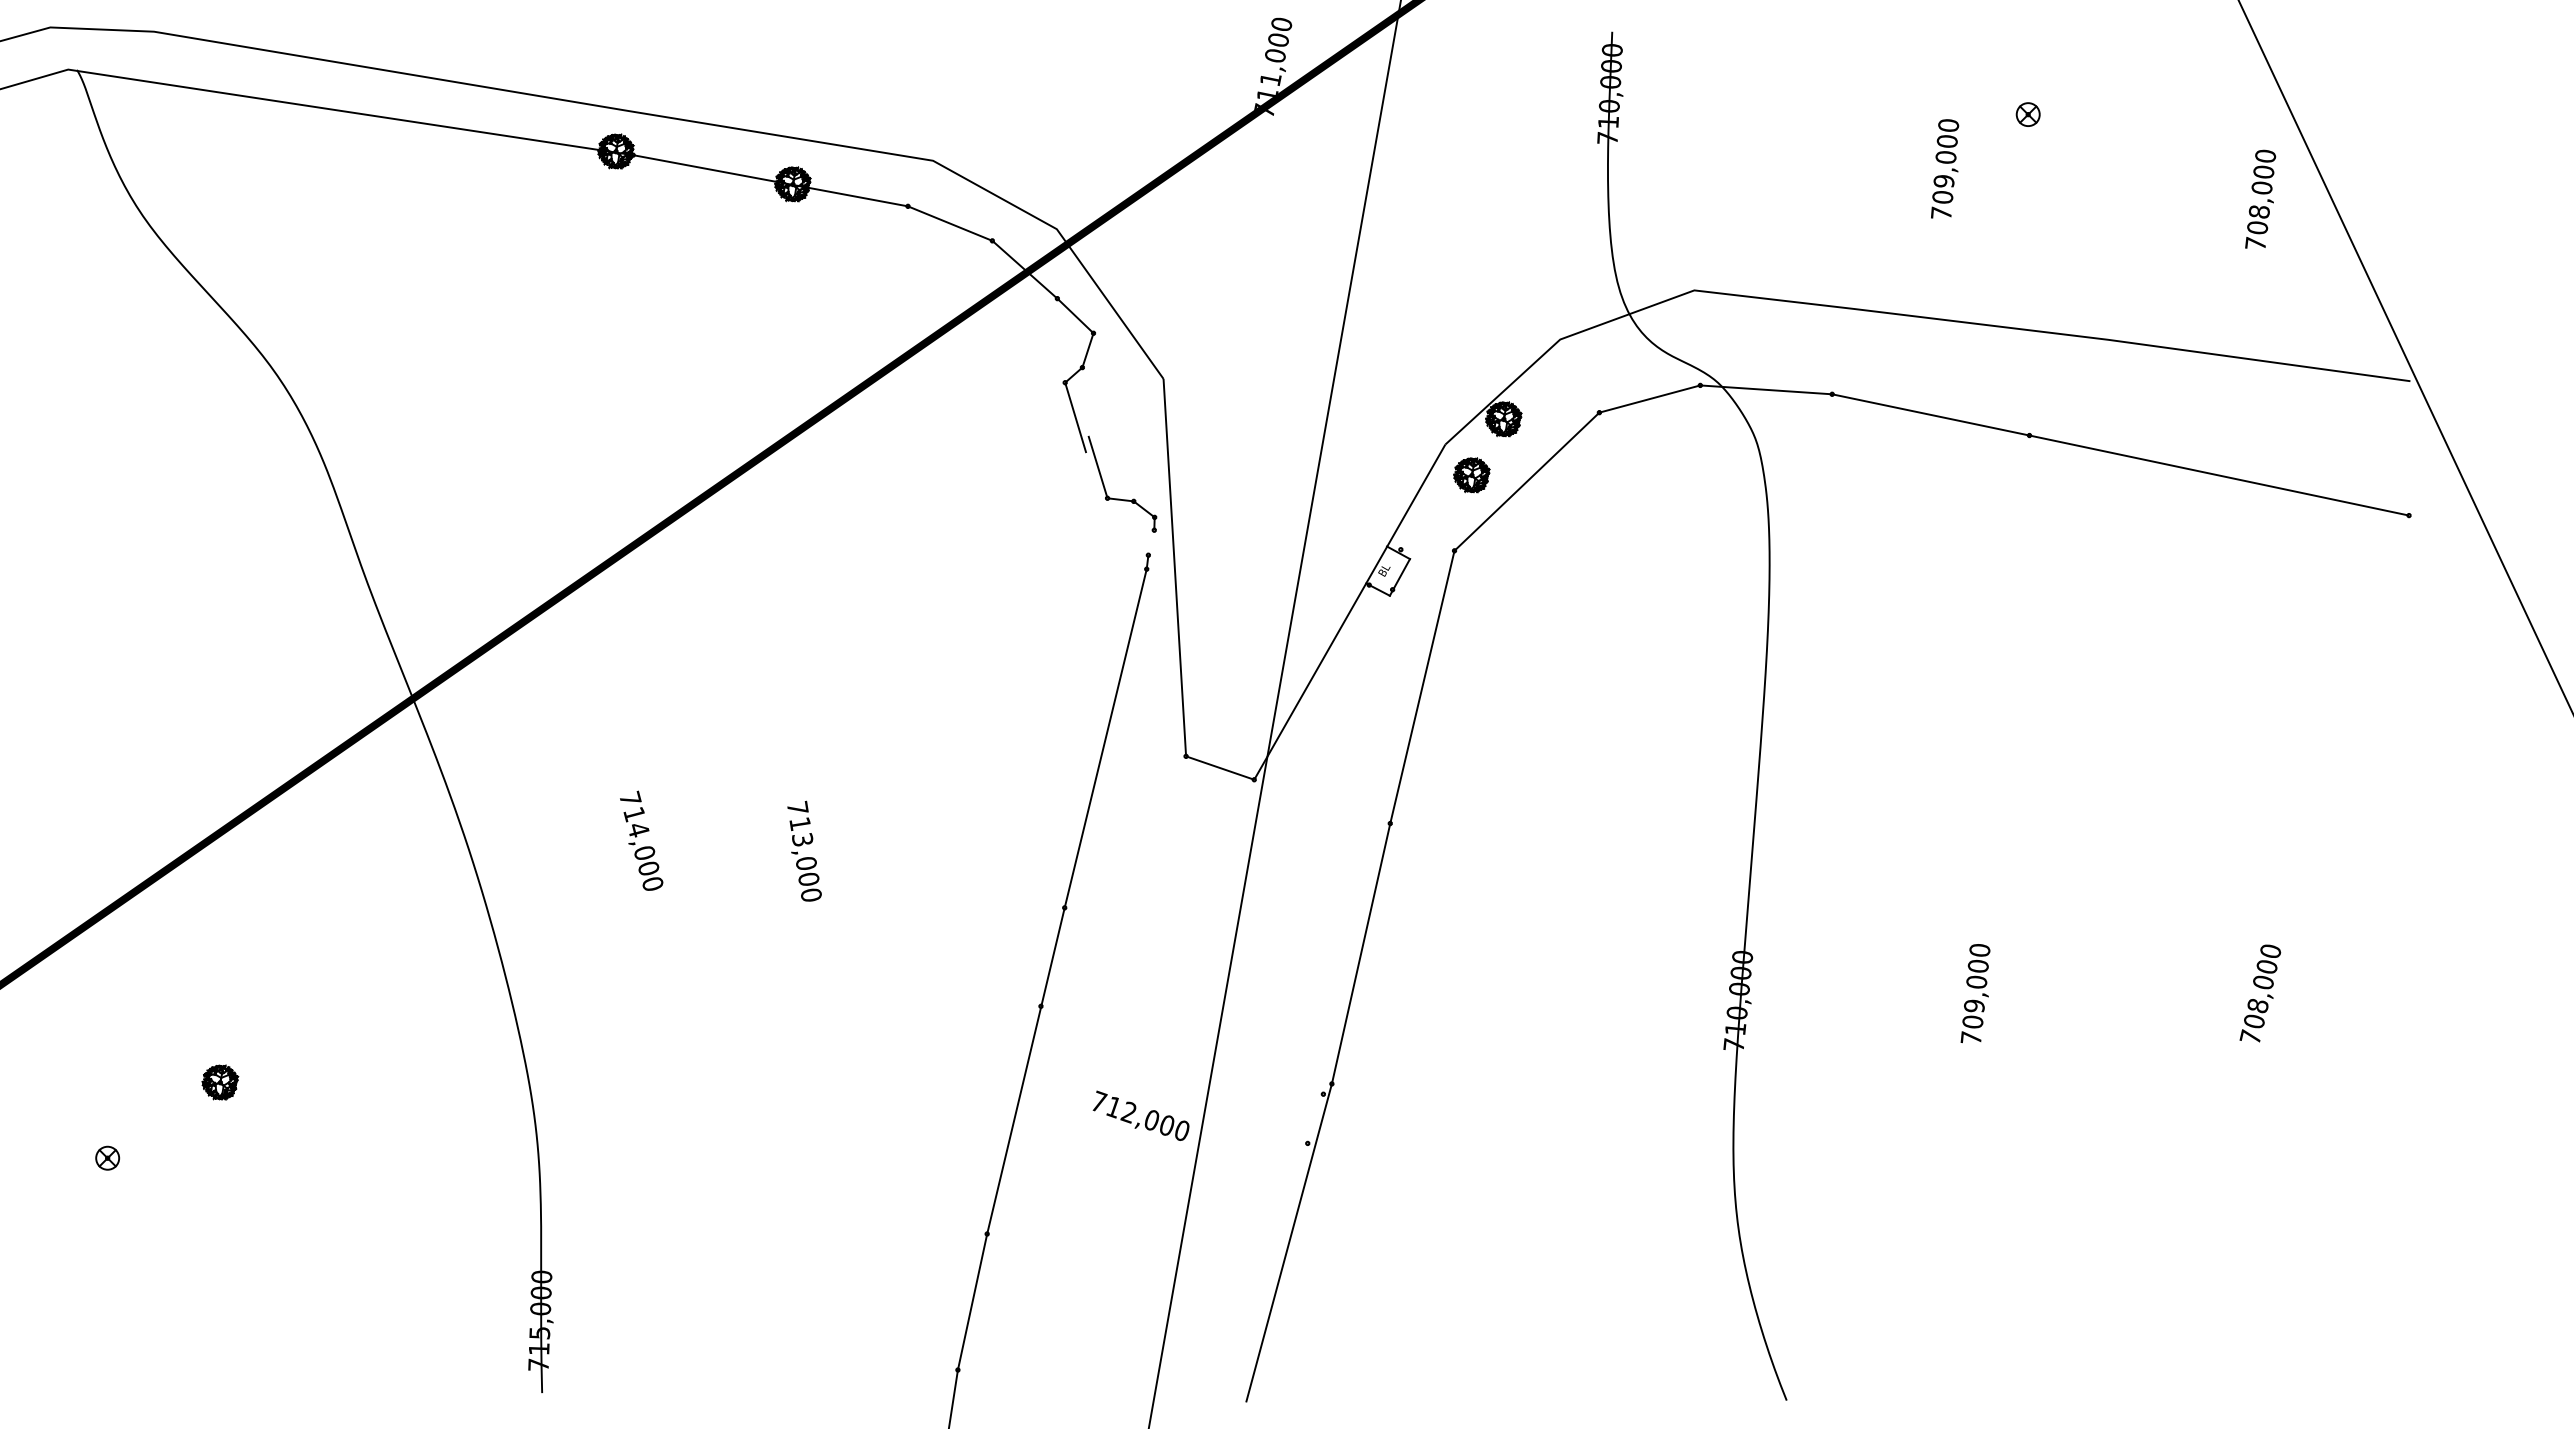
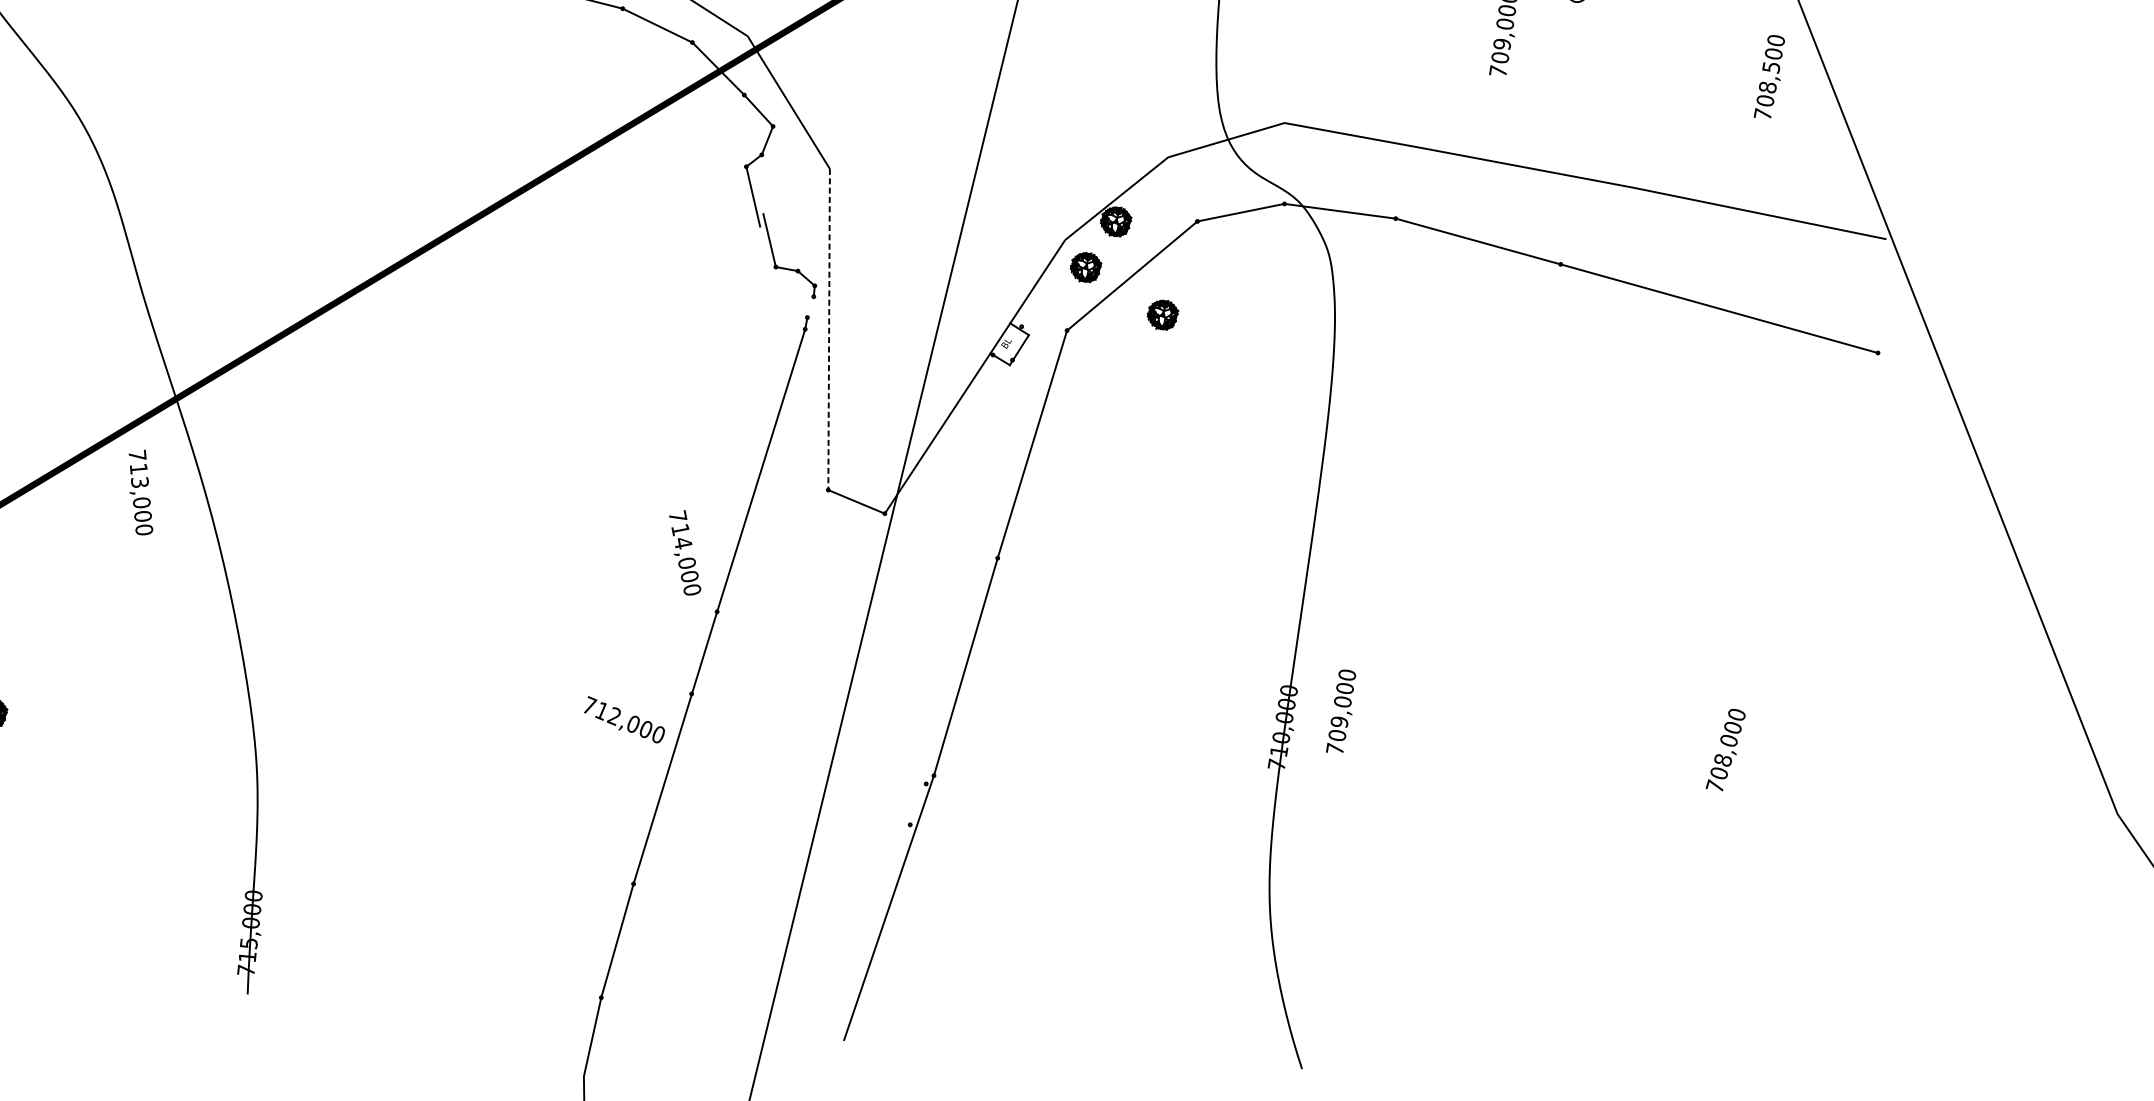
text: (2261, 188) -> (1770, 67), 708,000 -> 708,500
part: (1565, 525) -> (1162, 315), added
line: (1174, 568) -> (828, 330), solid -> dashed
text: (641, 840) -> (685, 552), moved
text: (804, 850) -> (140, 491), moved
text: (1975, 993) -> (1341, 711), moved
text: (1140, 1115) -> (624, 719), moved

